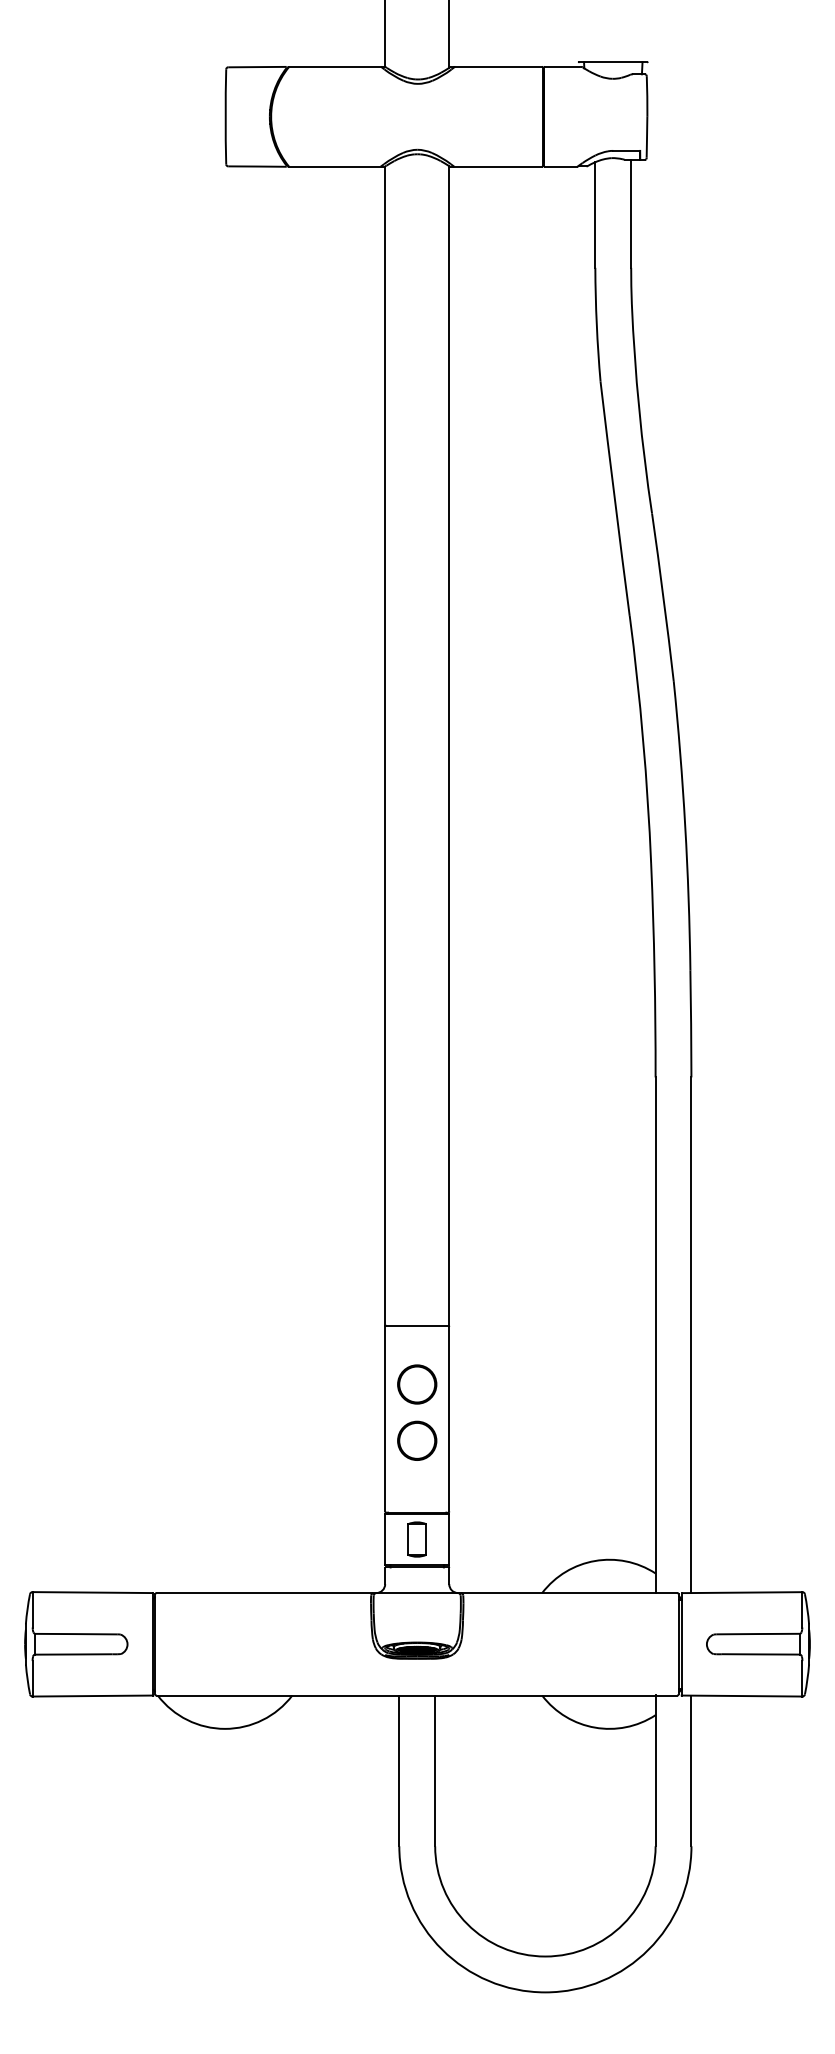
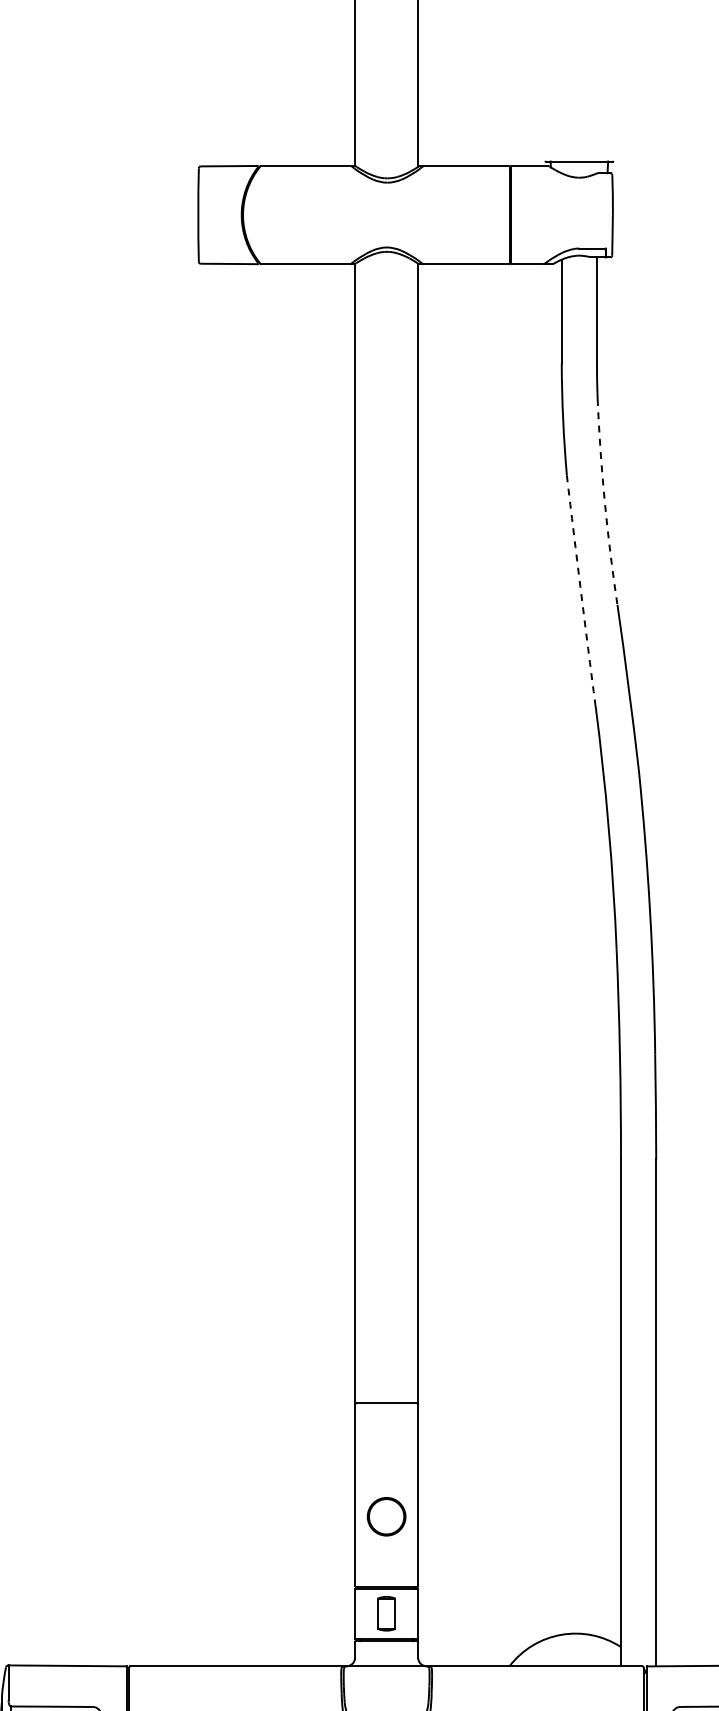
arc: (639, 409) -> (605, 502), solid -> dashed
arc: (614, 498) -> (580, 590), solid -> dashed
circle: (417, 1384) -> (386, 1461), removed

